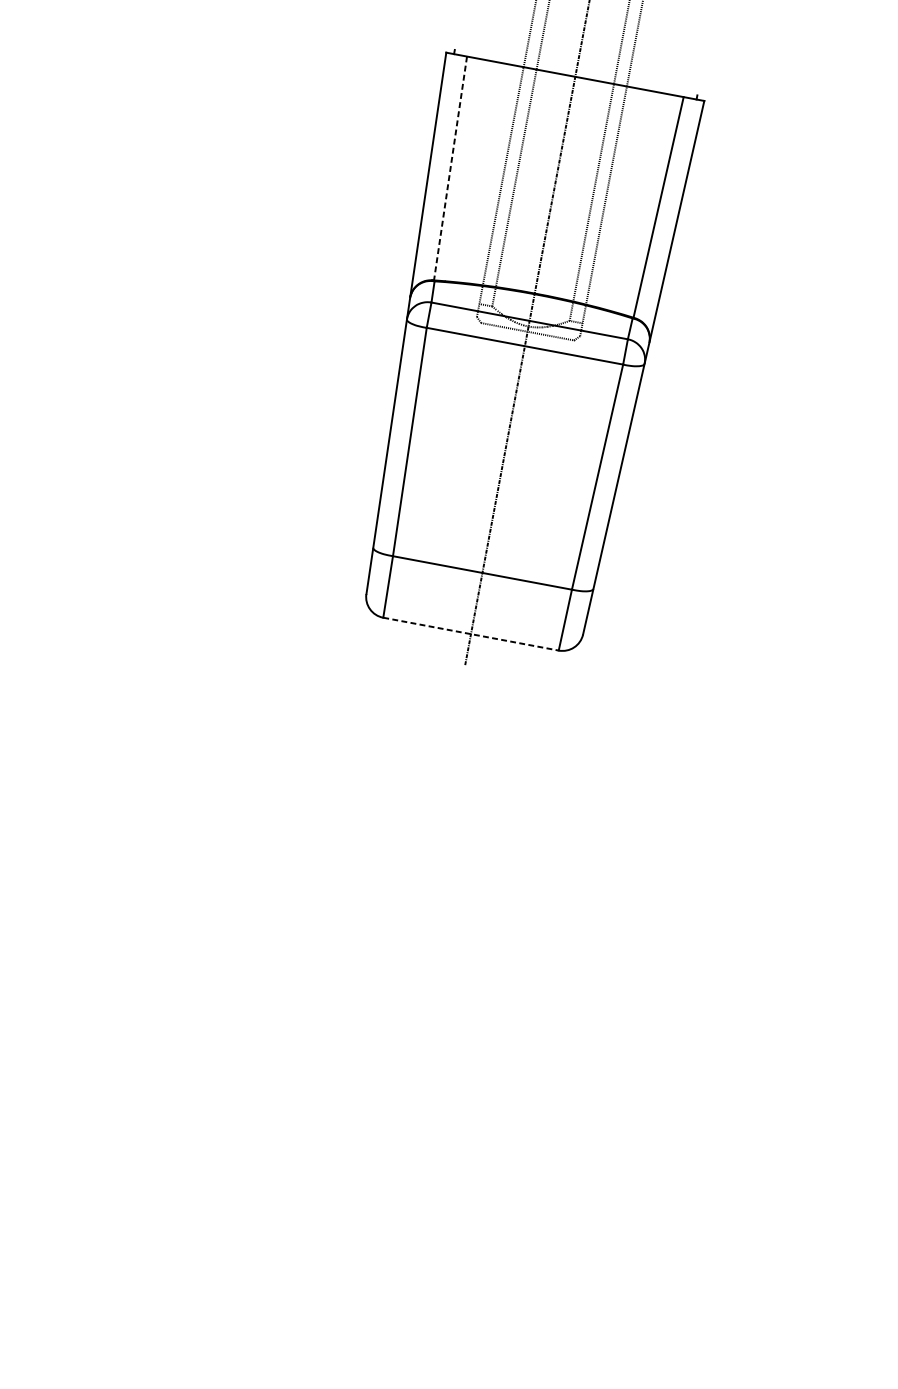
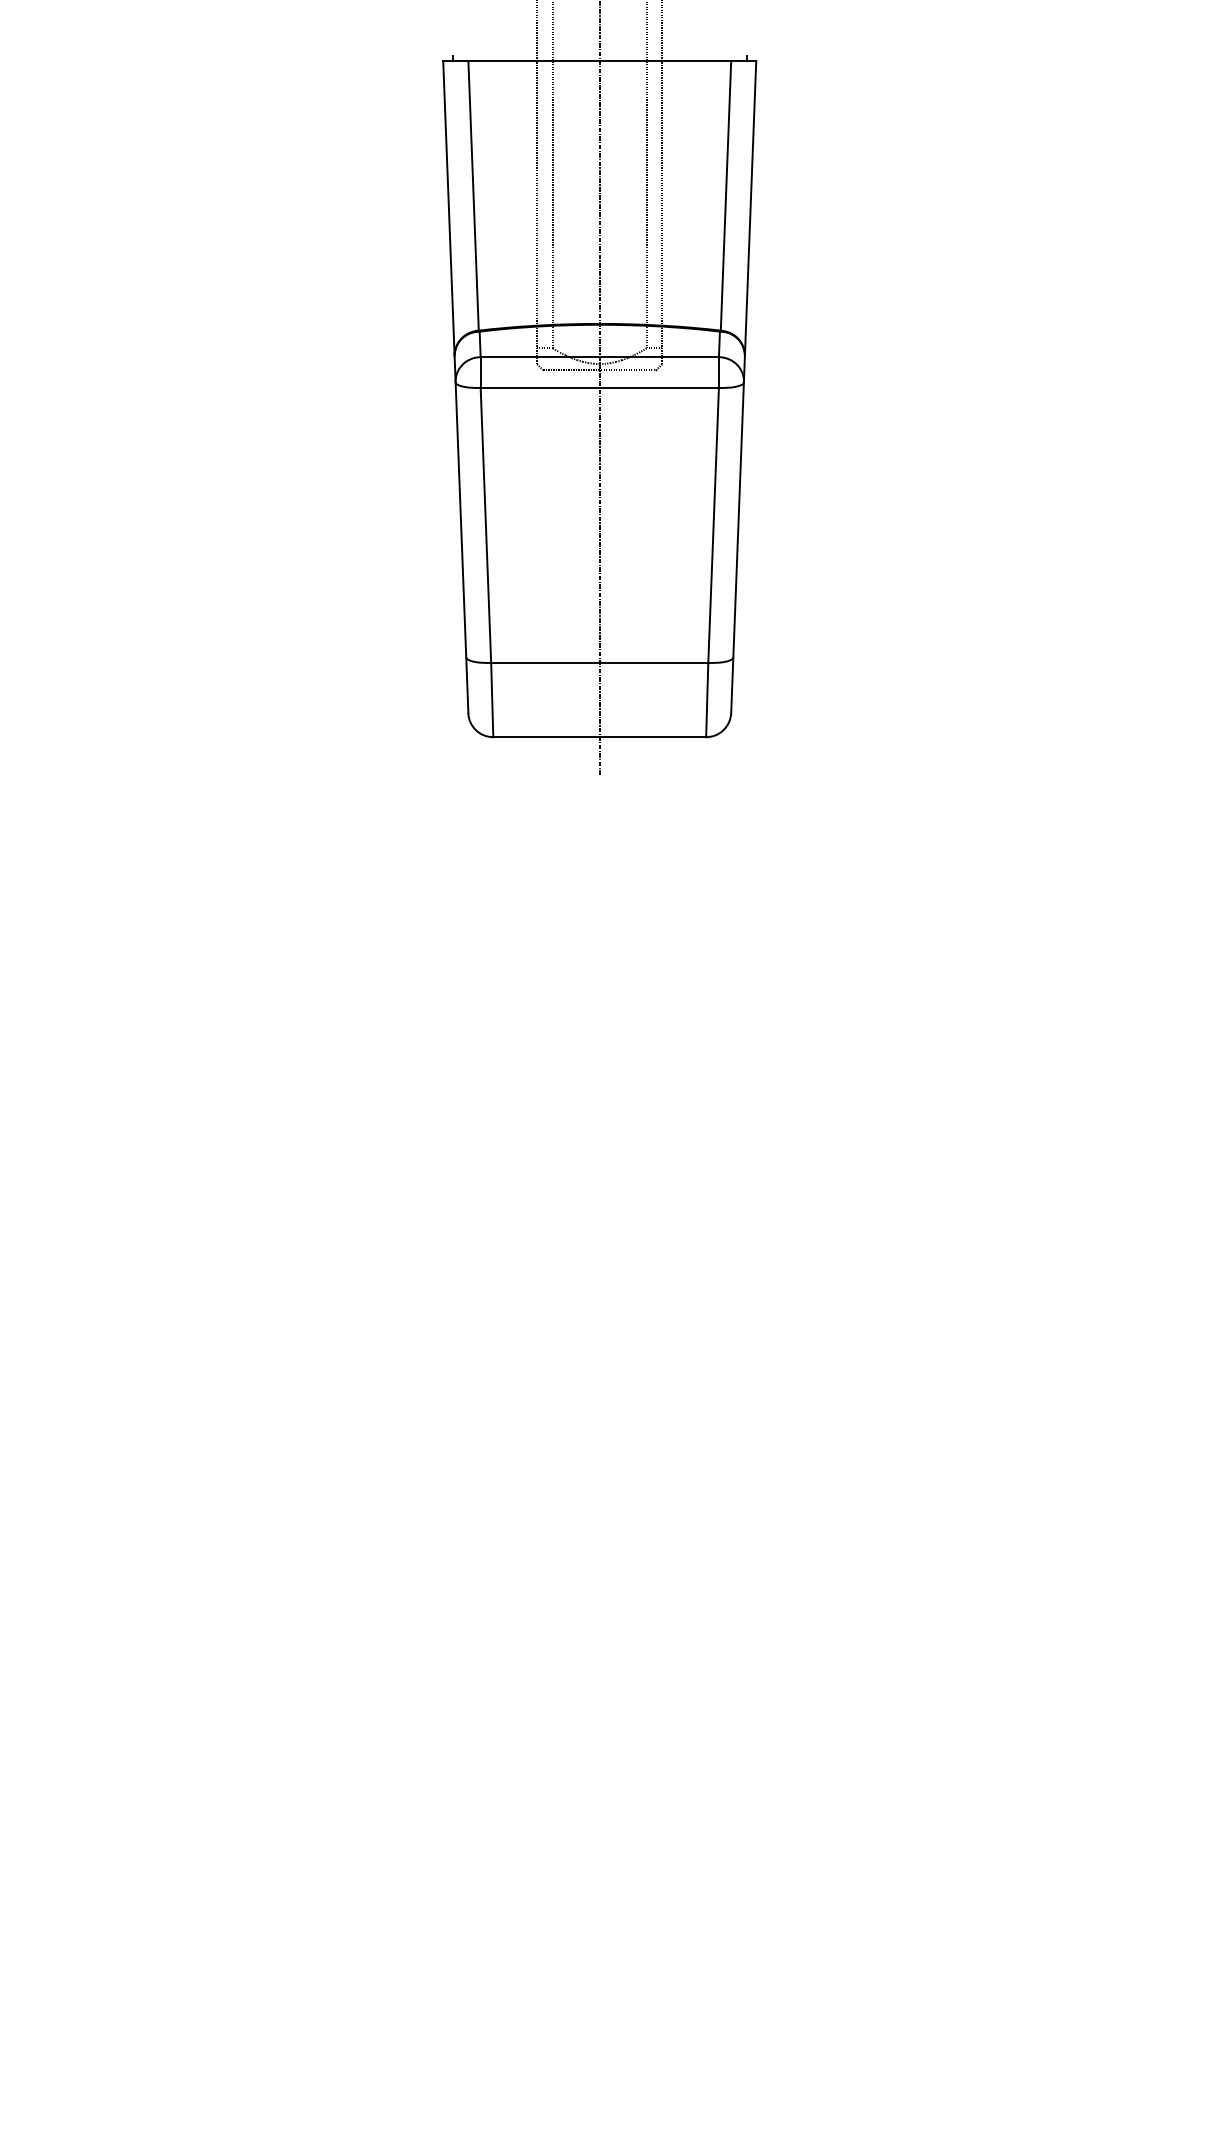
line: (450, 168) -> (473, 195), dashed -> solid
line: (471, 634) -> (600, 737), dashed -> solid

